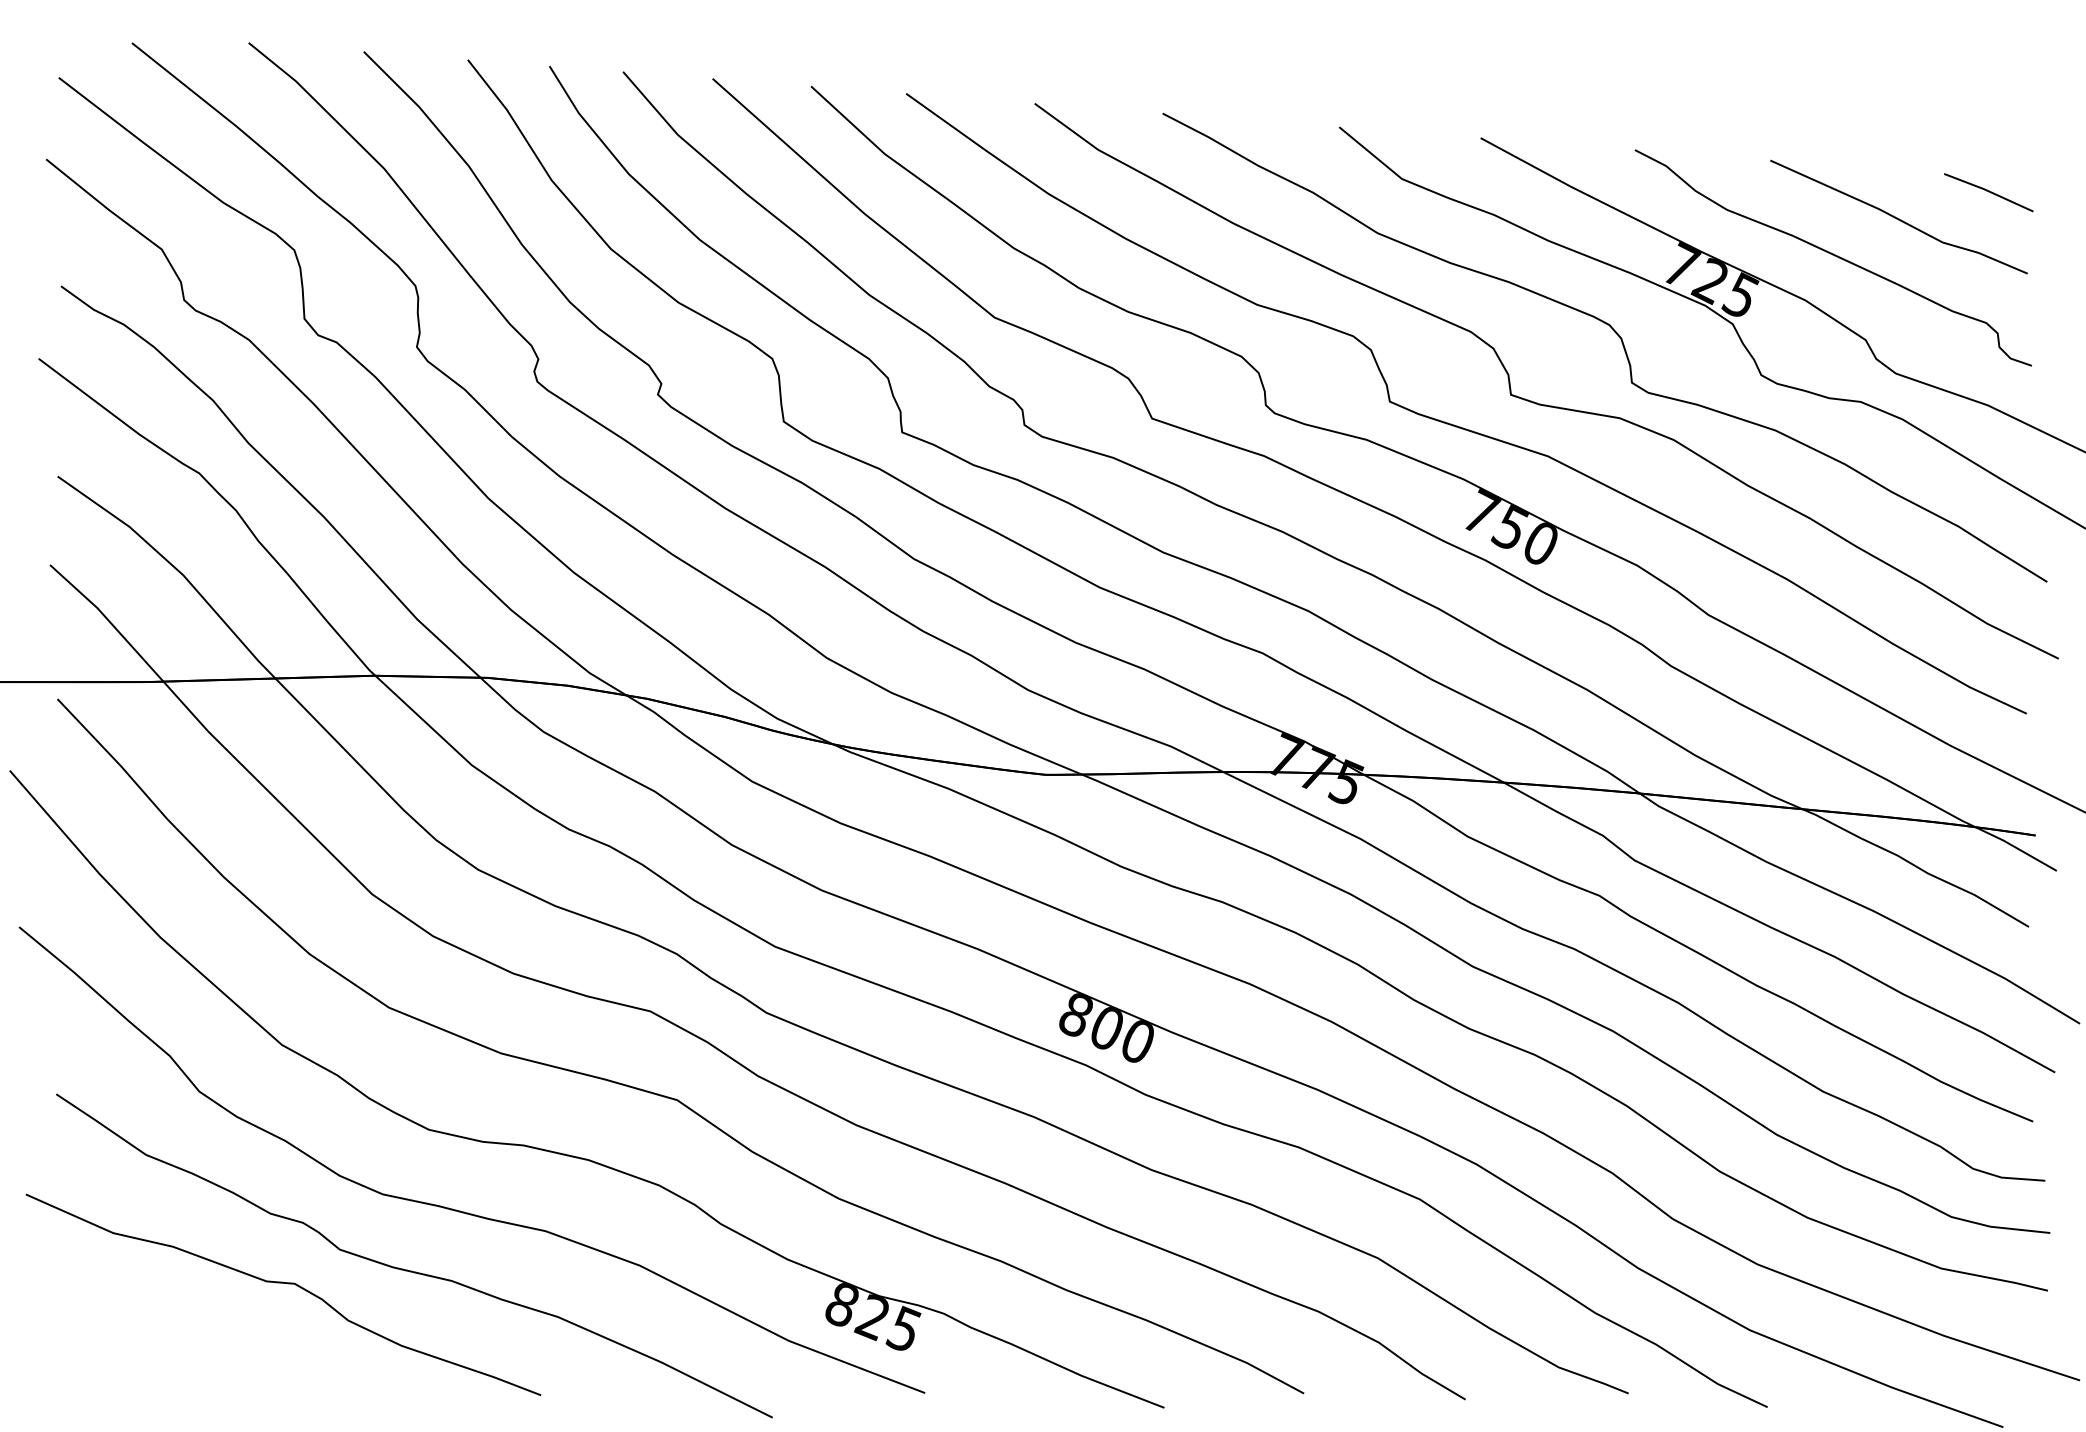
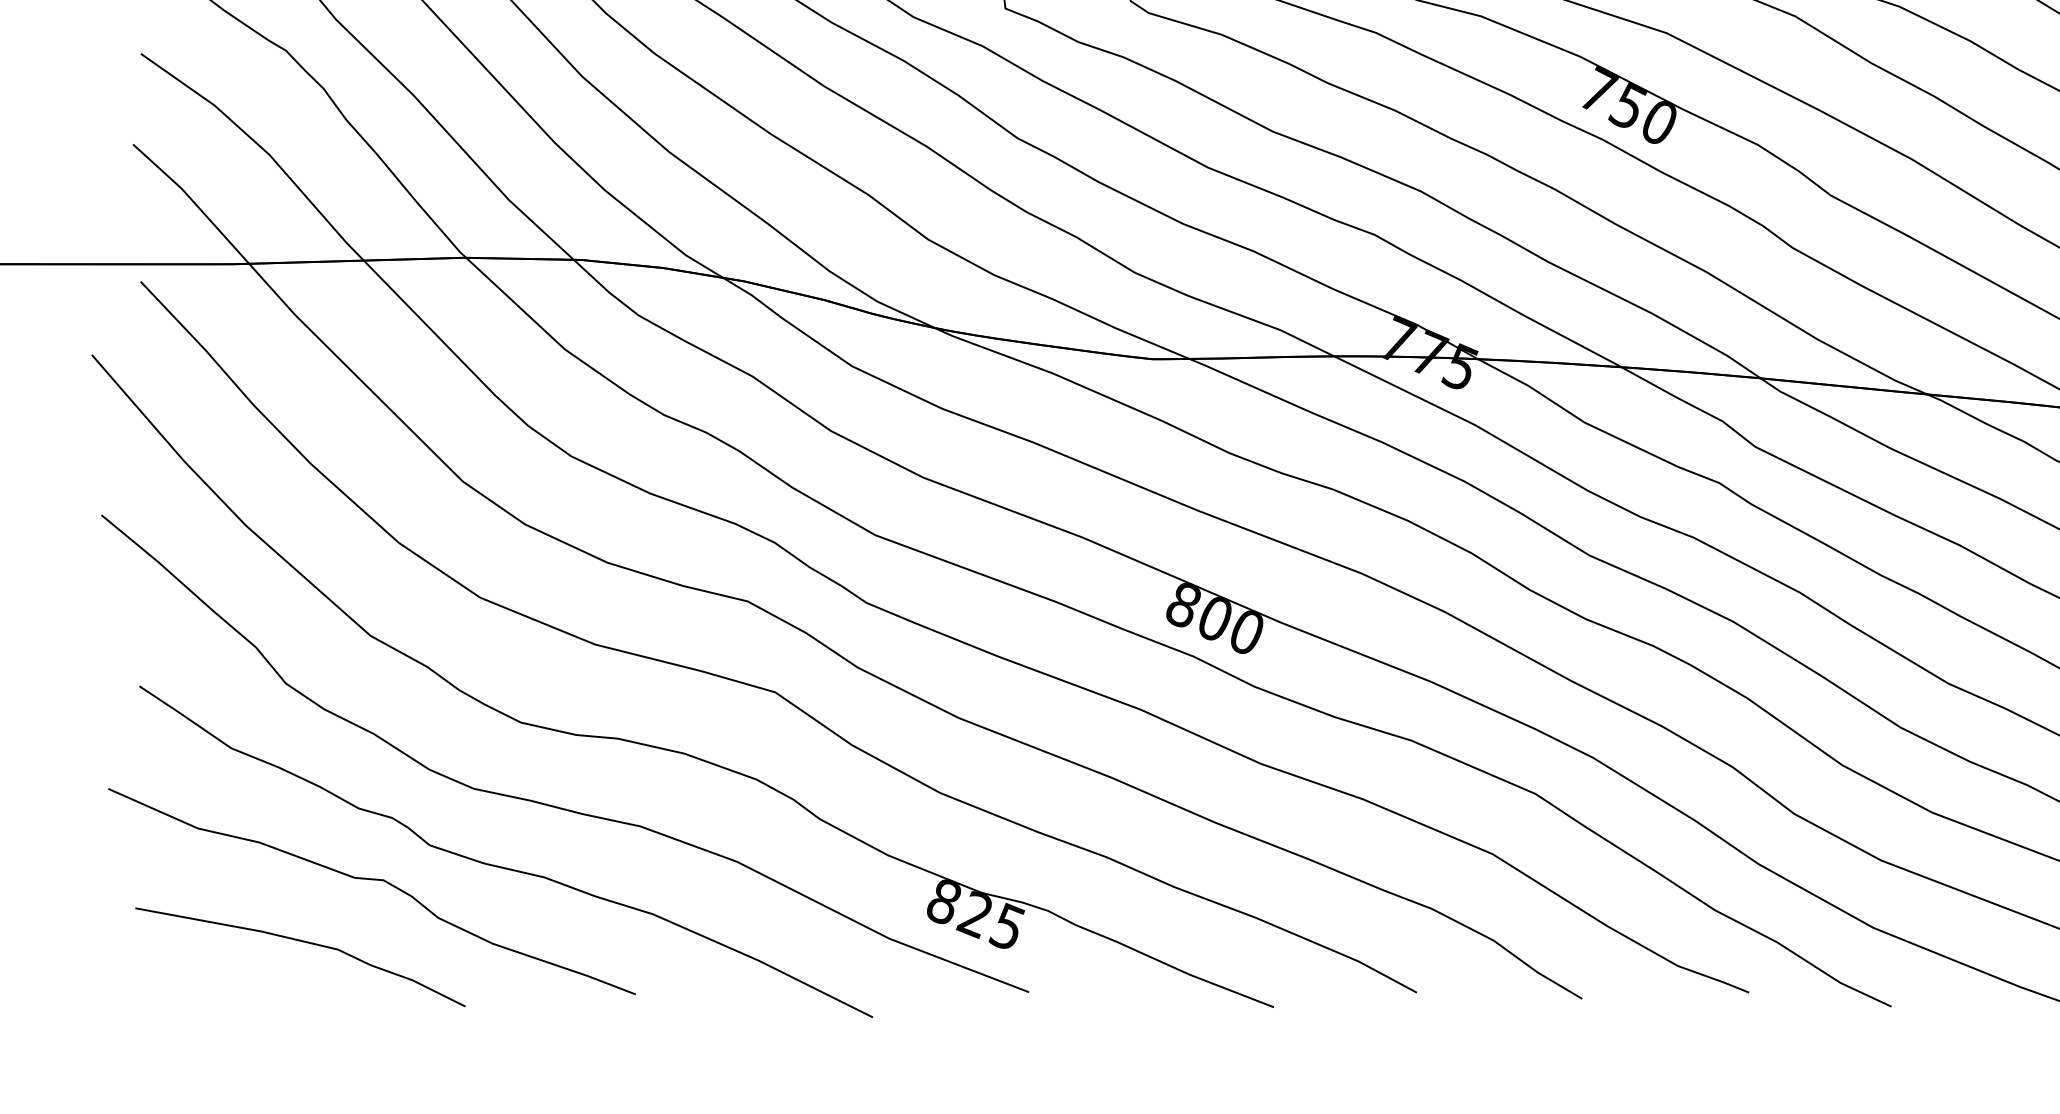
curve: (215, 1344) -> (302, 942), added

